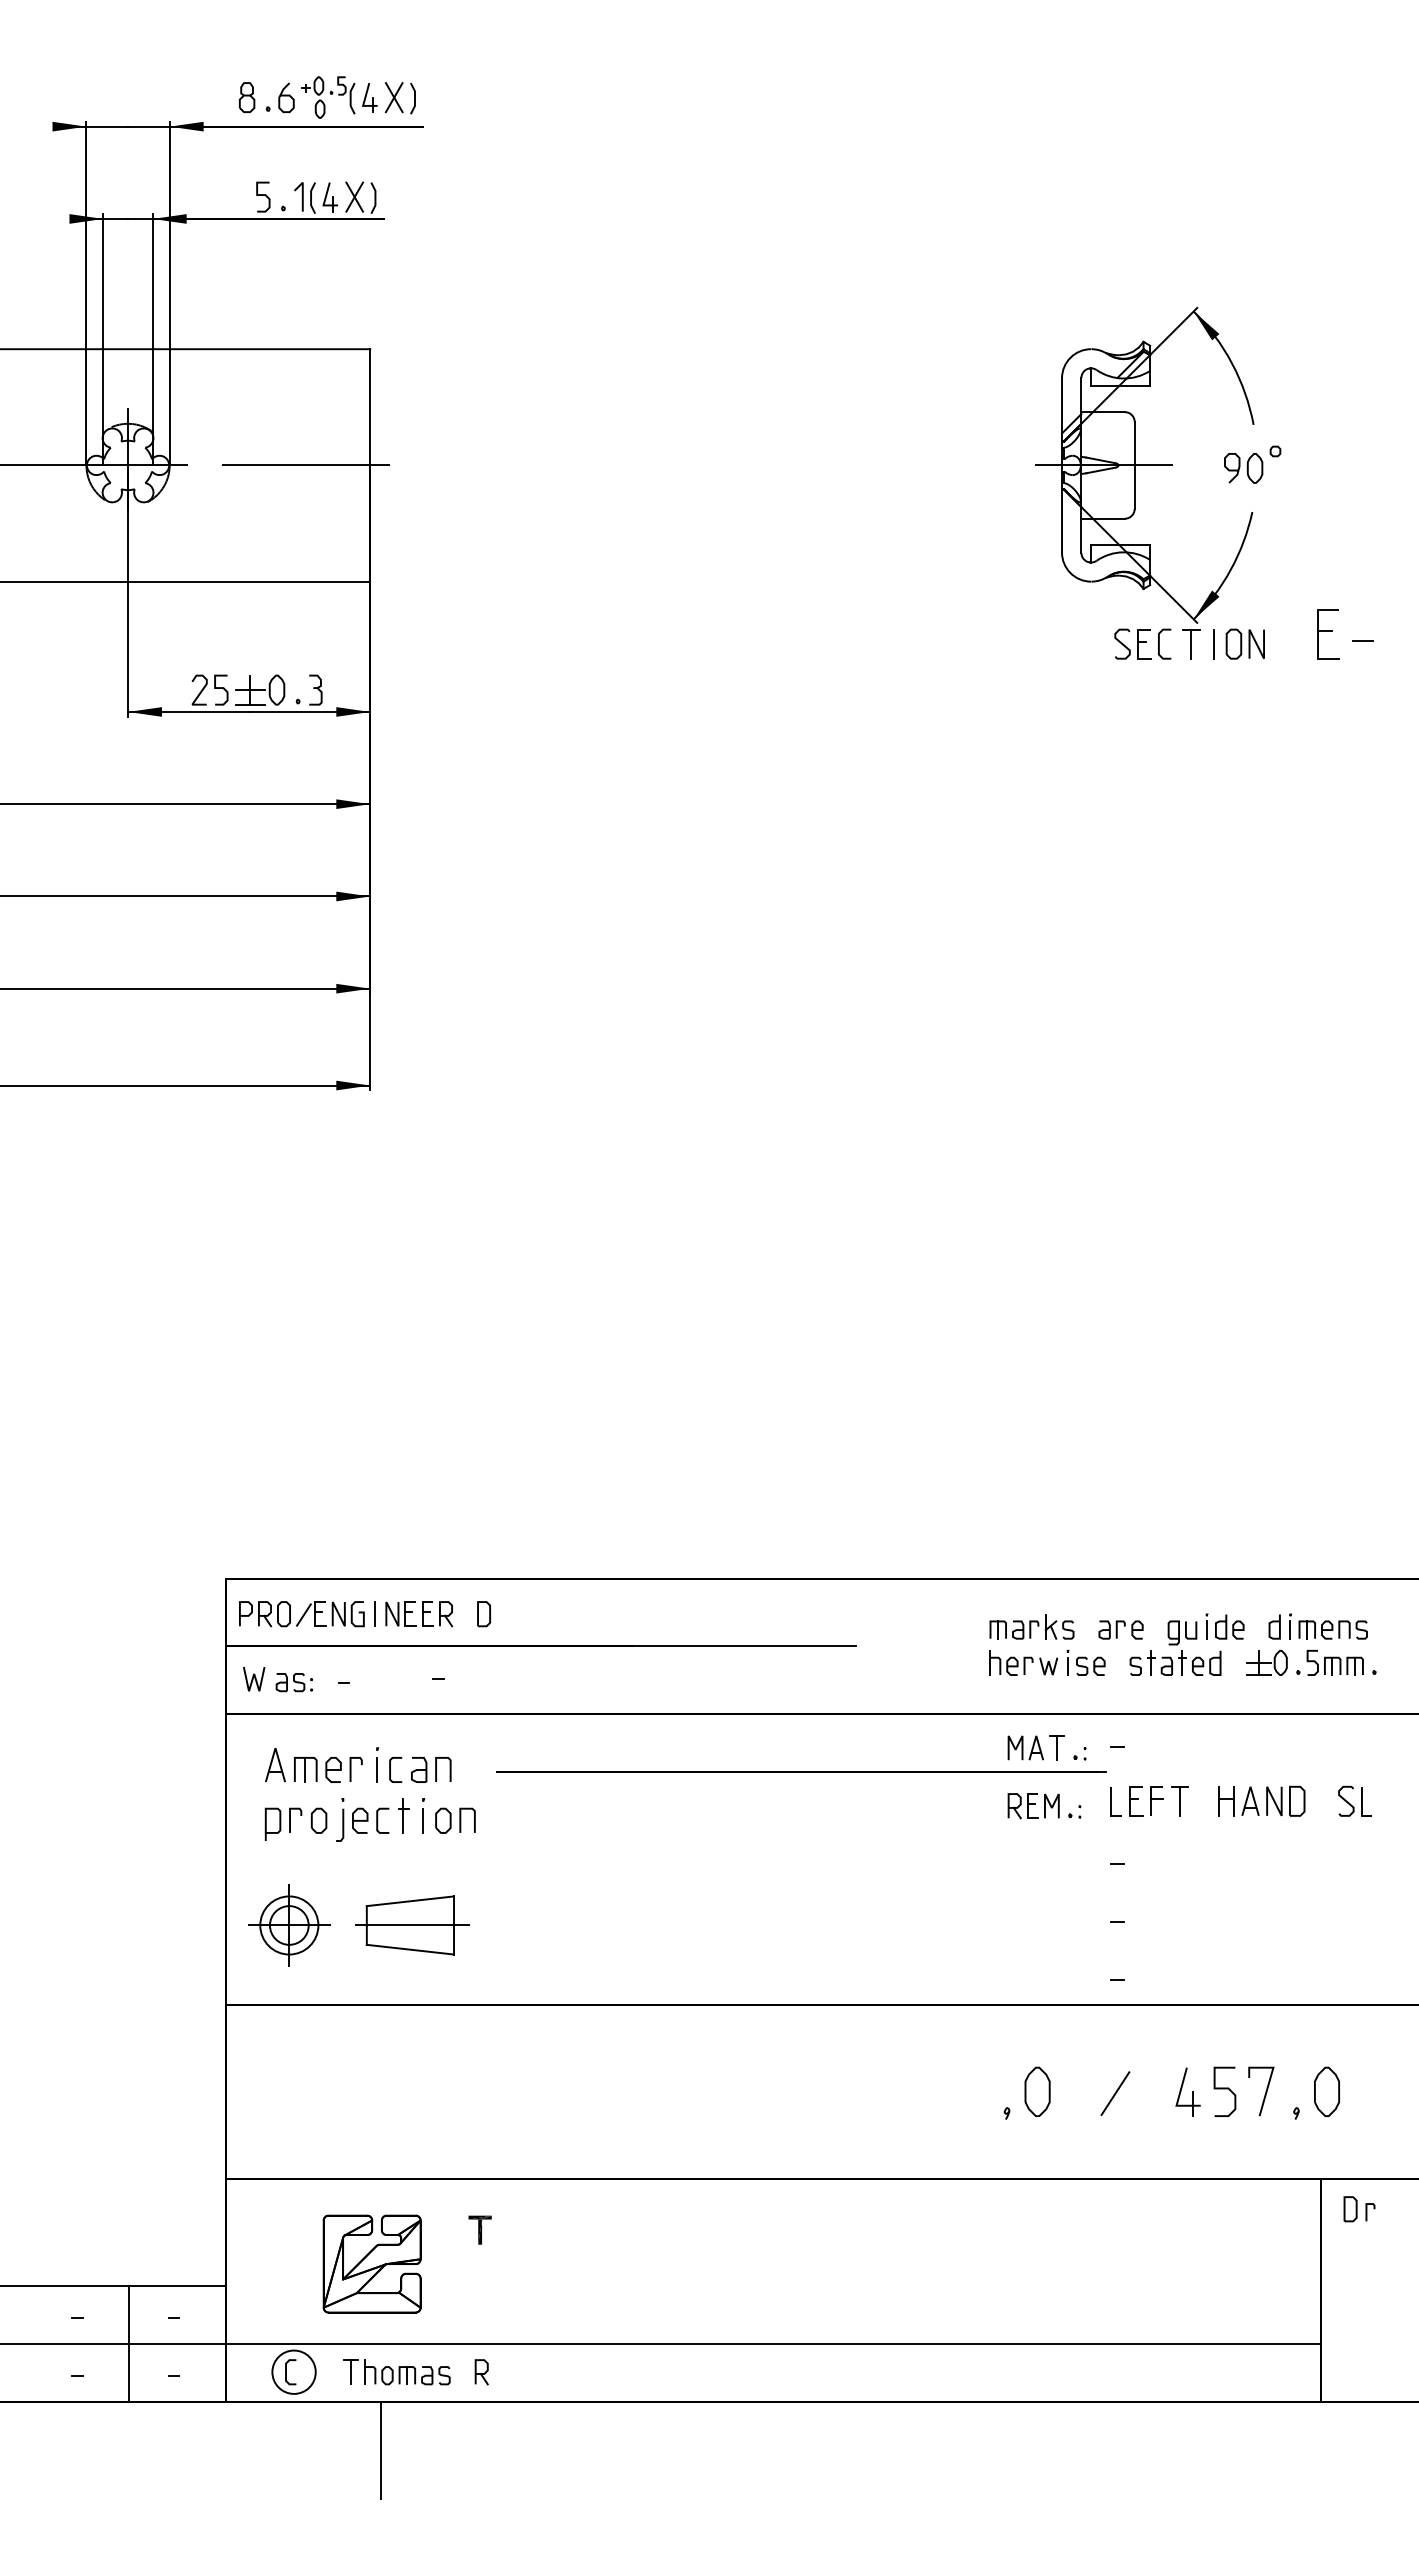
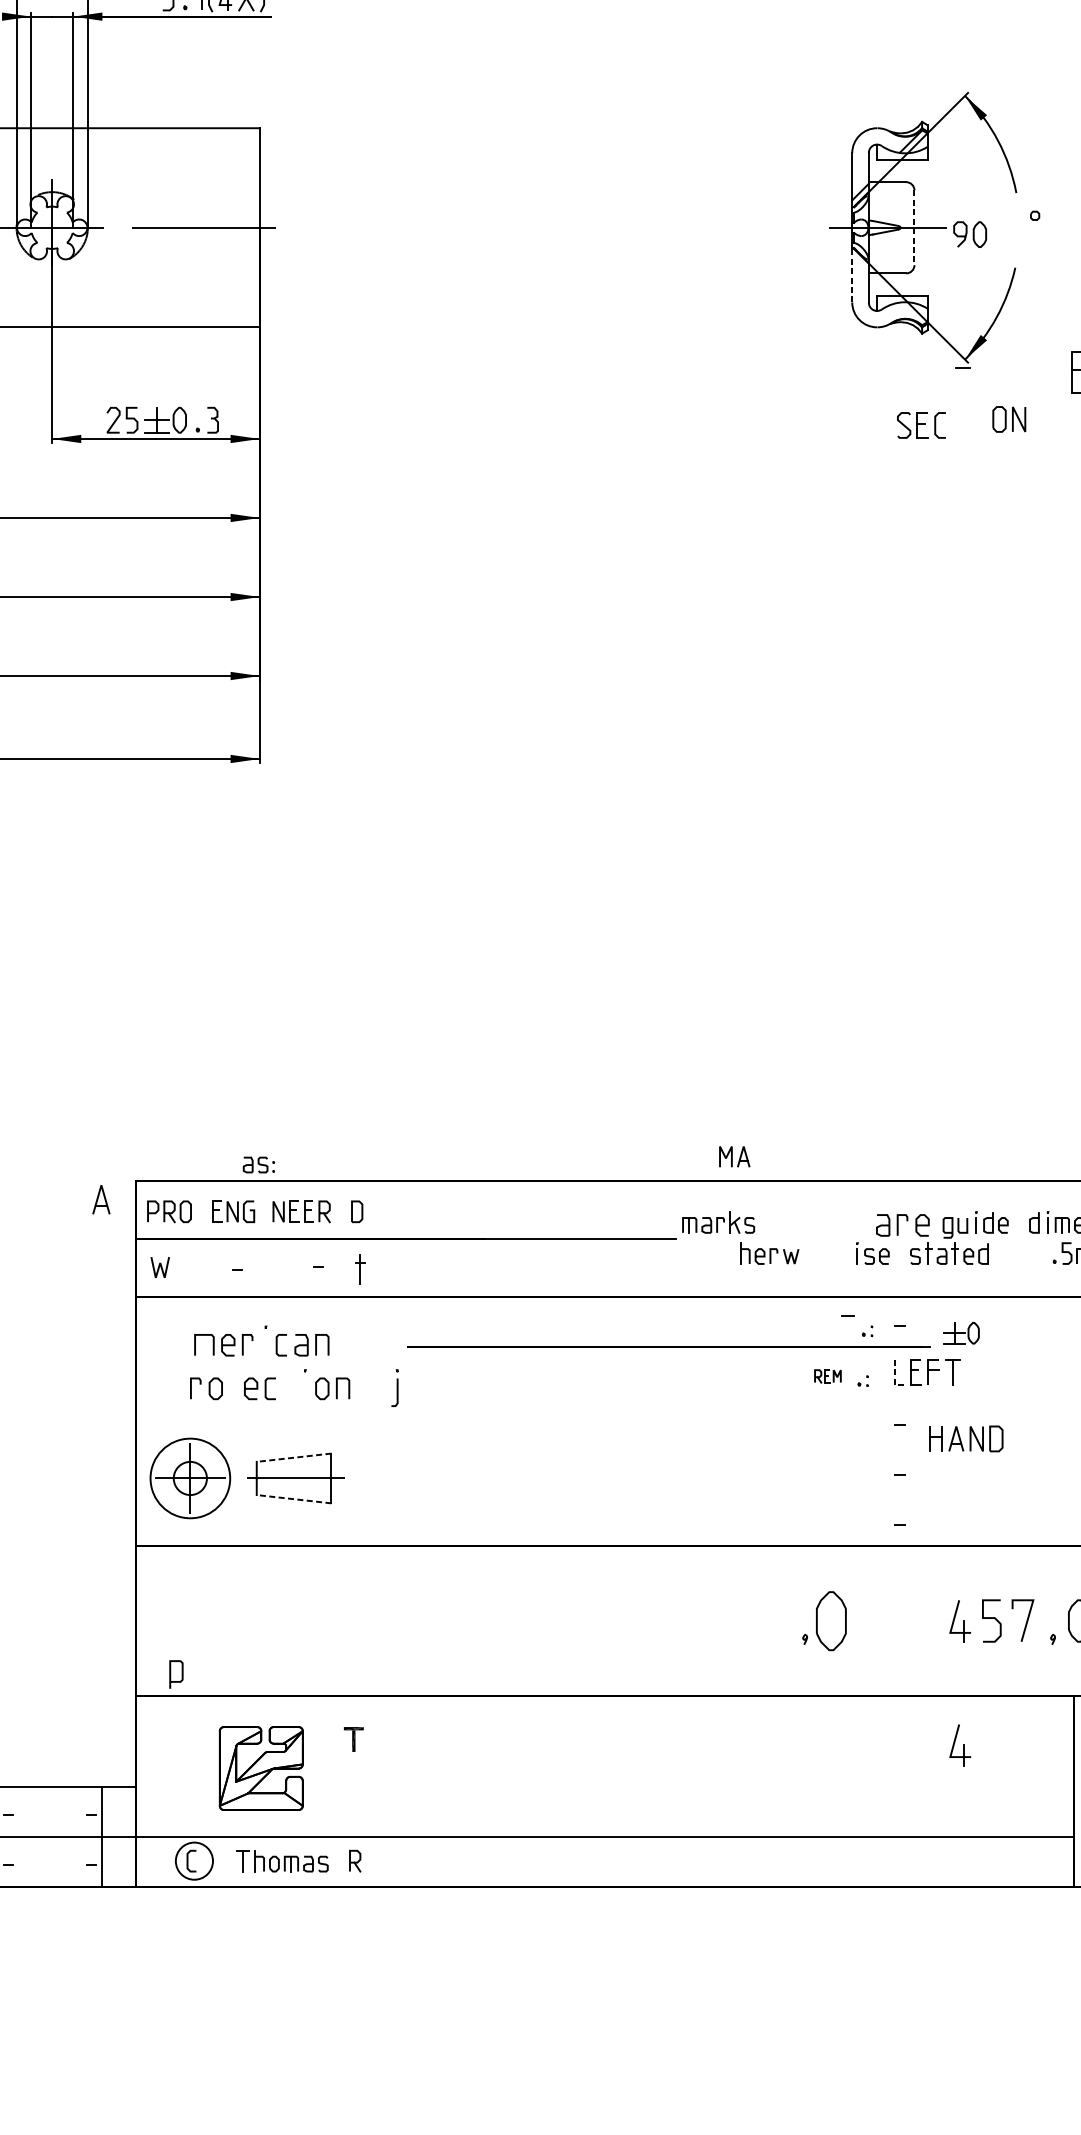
line: (1134, 465) -> (914, 227), solid -> dashed
part: (1243, 468) -> (970, 234), moved
line: (1062, 520) -> (852, 274), solid -> dashed
part: (1142, 643) -> (921, 424), moved
line: (1191, 643) -> (963, 380), removed
line: (1213, 643) -> (982, 380), removed
part: (1244, 643) -> (1008, 418), moved
line: (303, 1614) -> (202, 1212), removed
line: (375, 1614) -> (264, 1212), removed
part: (1031, 1626) -> (718, 1222), moved
part: (1120, 1629) -> (902, 1224), size x1.4
part: (1023, 1662) -> (769, 1253), moved
part: (1266, 1662) -> (961, 1332), moved
part: (293, 1682) -> (258, 1164), moved
part: (1025, 1747) -> (734, 1156), moved
line: (1057, 1747) -> (848, 1326), removed
part: (275, 1765) -> (101, 1200), moved
line: (305, 1769) -> (204, 1344), removed
line: (377, 1769) -> (265, 1344), removed
line: (801, 1771) -> (668, 1346), moved
part: (1261, 1800) -> (965, 1438), moved
part: (1033, 1806) -> (827, 1376), size x0.6
line: (1111, 1807) -> (894, 1377), solid -> dashed
part: (403, 1815) -> (360, 1268), moved
part: (340, 1819) -> (395, 1387), moved
line: (423, 1820) -> (305, 1388), removed
curve: (266, 1823) -> (170, 1673), moved
line: (410, 1901) -> (294, 1457), solid -> dashed
circle: (289, 1925) -> (190, 1478), size x1.6
line: (410, 1949) -> (294, 1499), solid -> dashed
part: (1037, 2091) -> (831, 1620), size x1.4
line: (1115, 2093) -> (898, 1622), removed
part: (1187, 2236) -> (959, 1744), added
line: (129, 2343) -> (102, 1836), moved
line: (381, 2449) -> (269, 1927), removed

